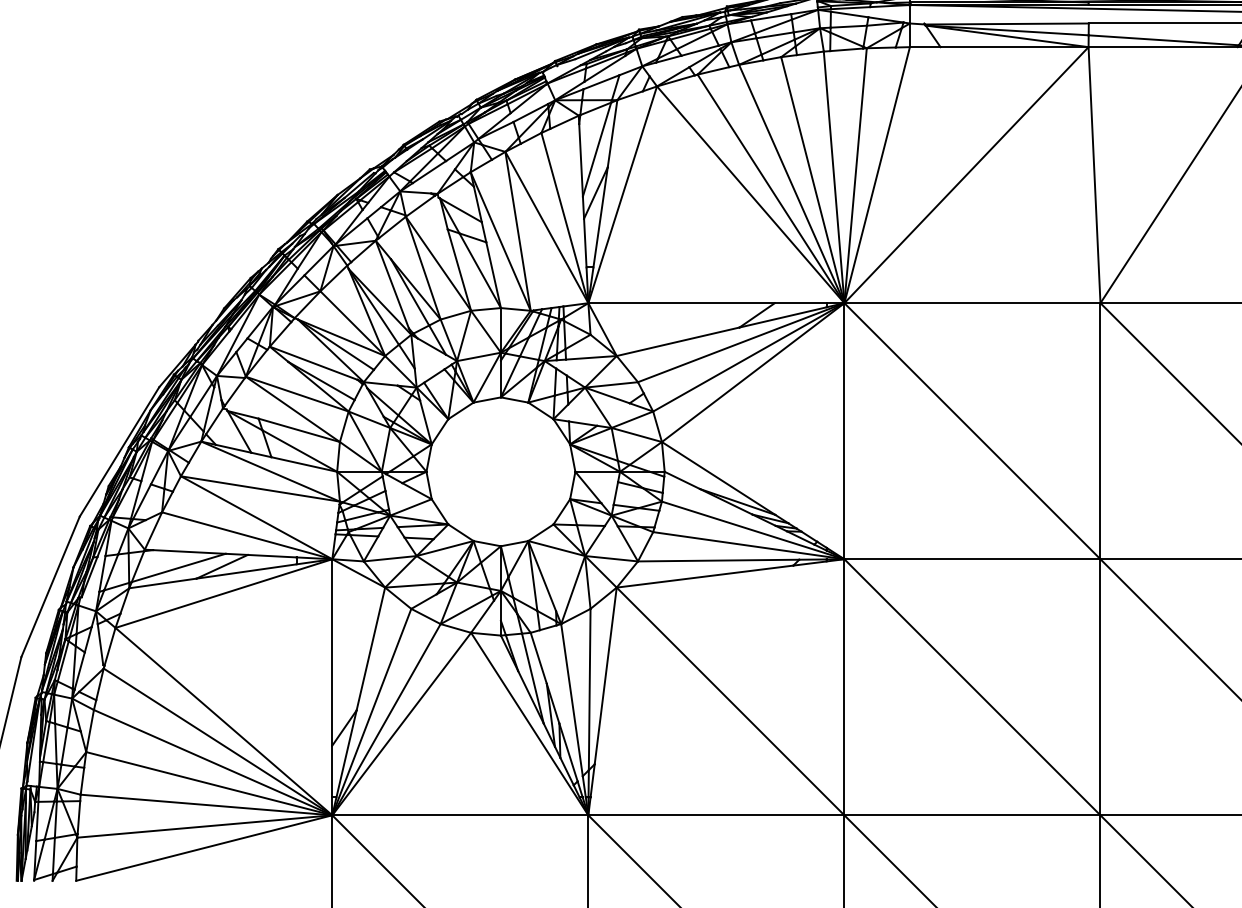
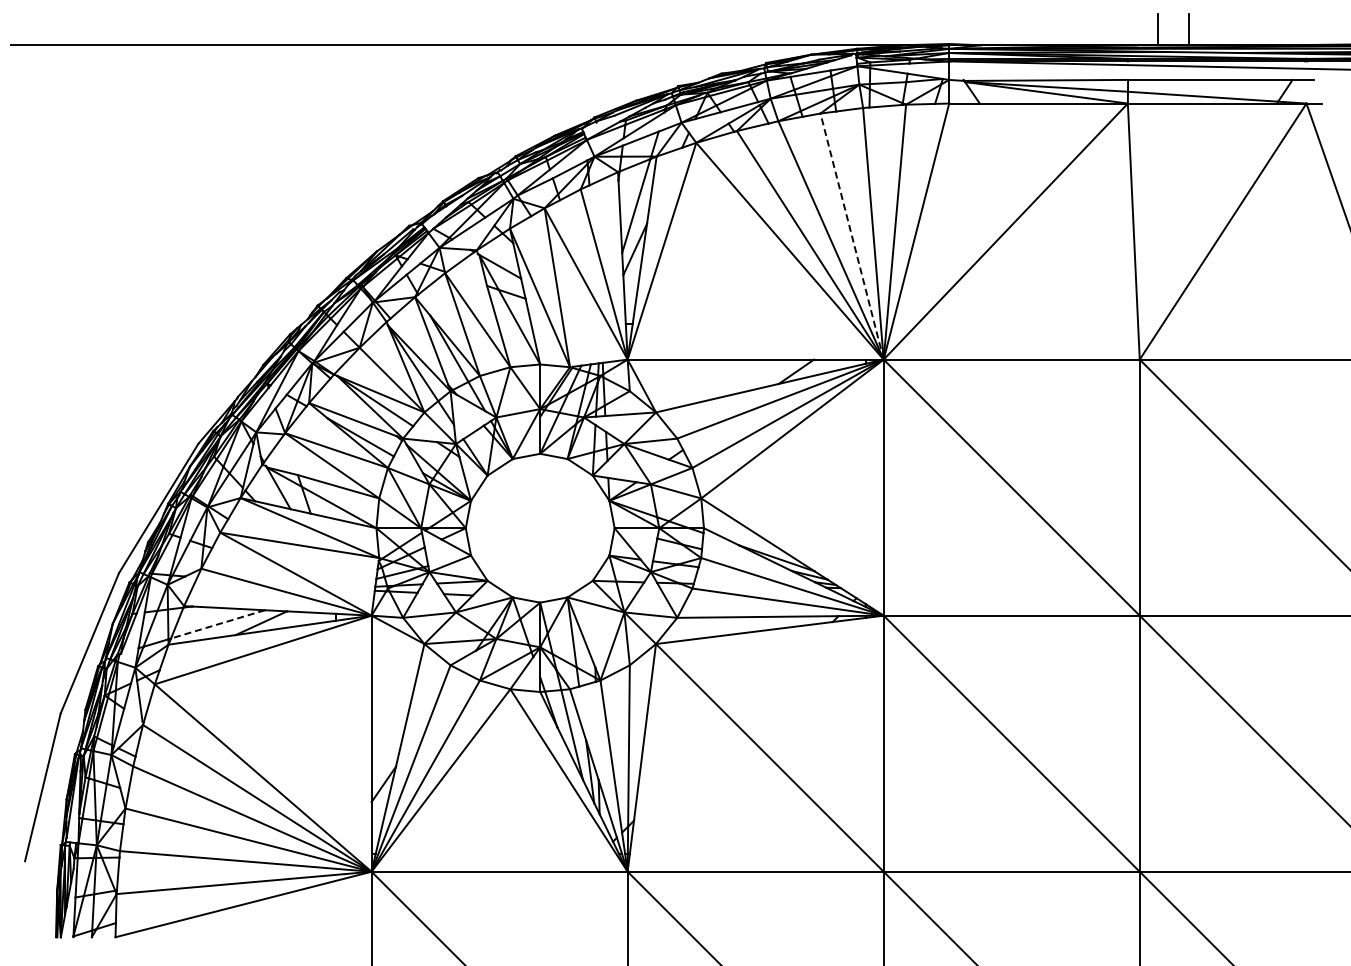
line: (812, 180) -> (851, 236), solid -> dashed
line: (178, 568) -> (217, 624), solid -> dashed

